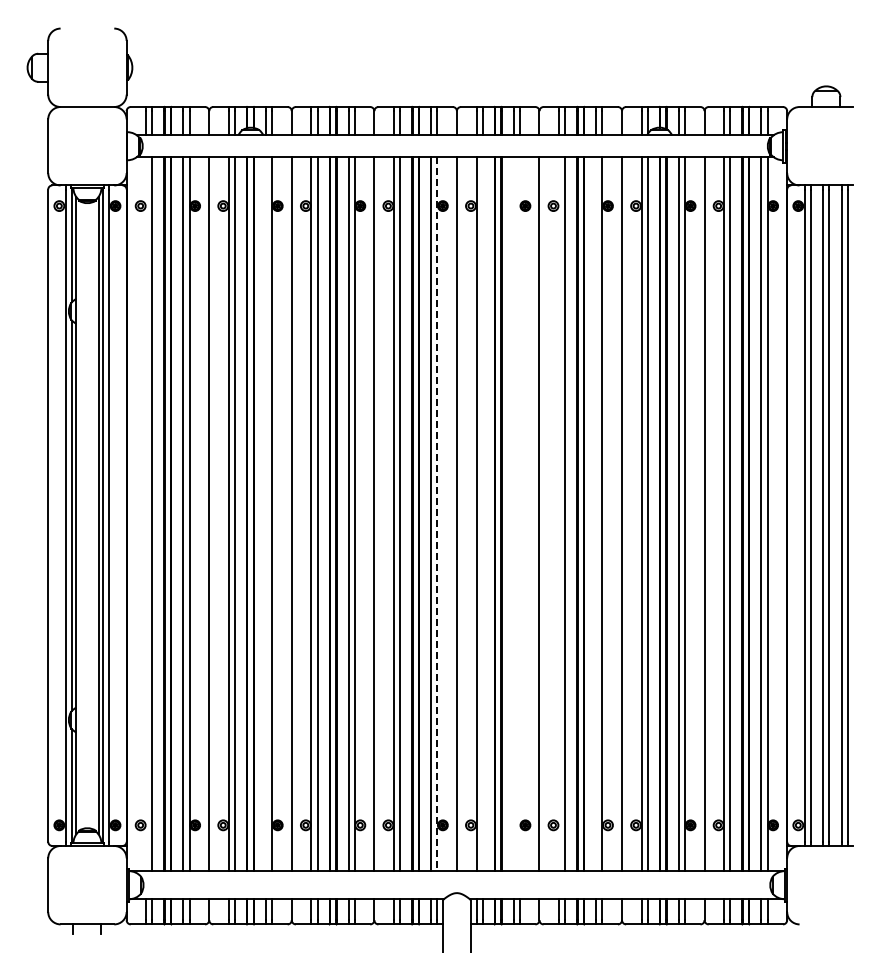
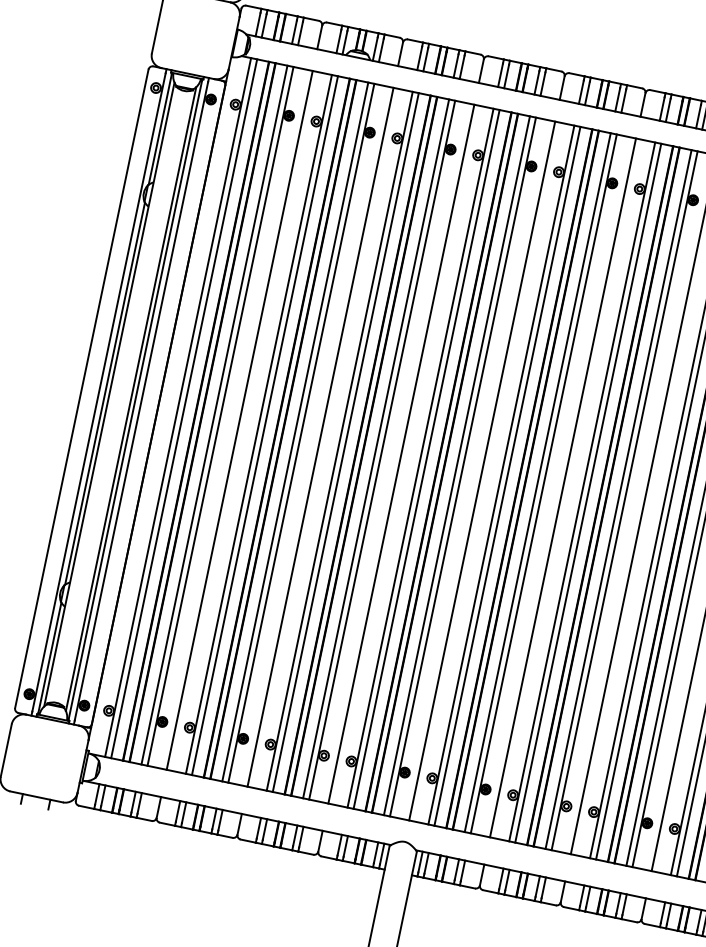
line: (146, 514) -> (178, 407), added
line: (265, 514) -> (294, 432), added
line: (437, 514) -> (463, 467), dashed -> solid
line: (482, 514) -> (507, 476), added
line: (513, 514) -> (537, 482), added
line: (519, 514) -> (543, 484), added
line: (559, 514) -> (582, 492), added
line: (596, 514) -> (618, 499), added

